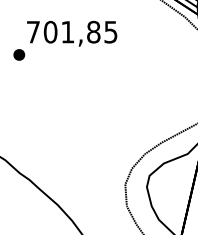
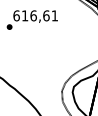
text: (71, 31) -> (35, 15), 701,85 -> 616,61

